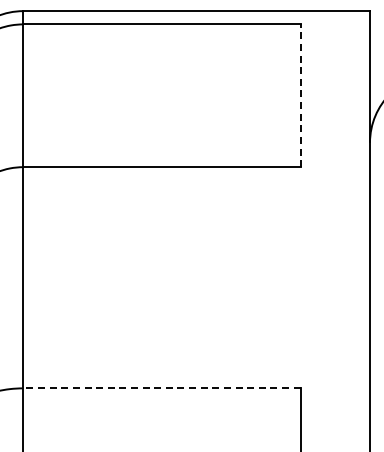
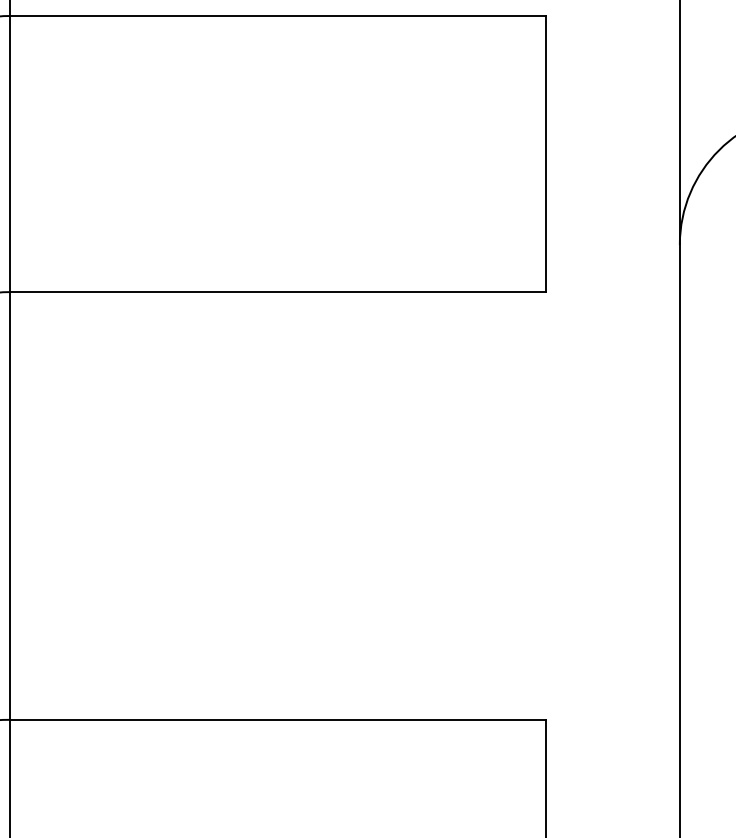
line: (300, 95) -> (545, 153), dashed -> solid
line: (162, 388) -> (278, 720), dashed -> solid

